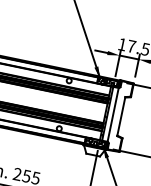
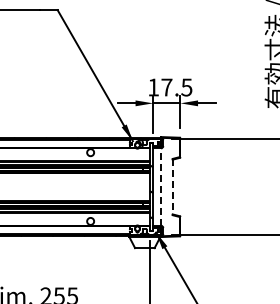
line: (112, 115) -> (160, 187), solid -> dashed
line: (121, 116) -> (172, 187), solid -> dashed

